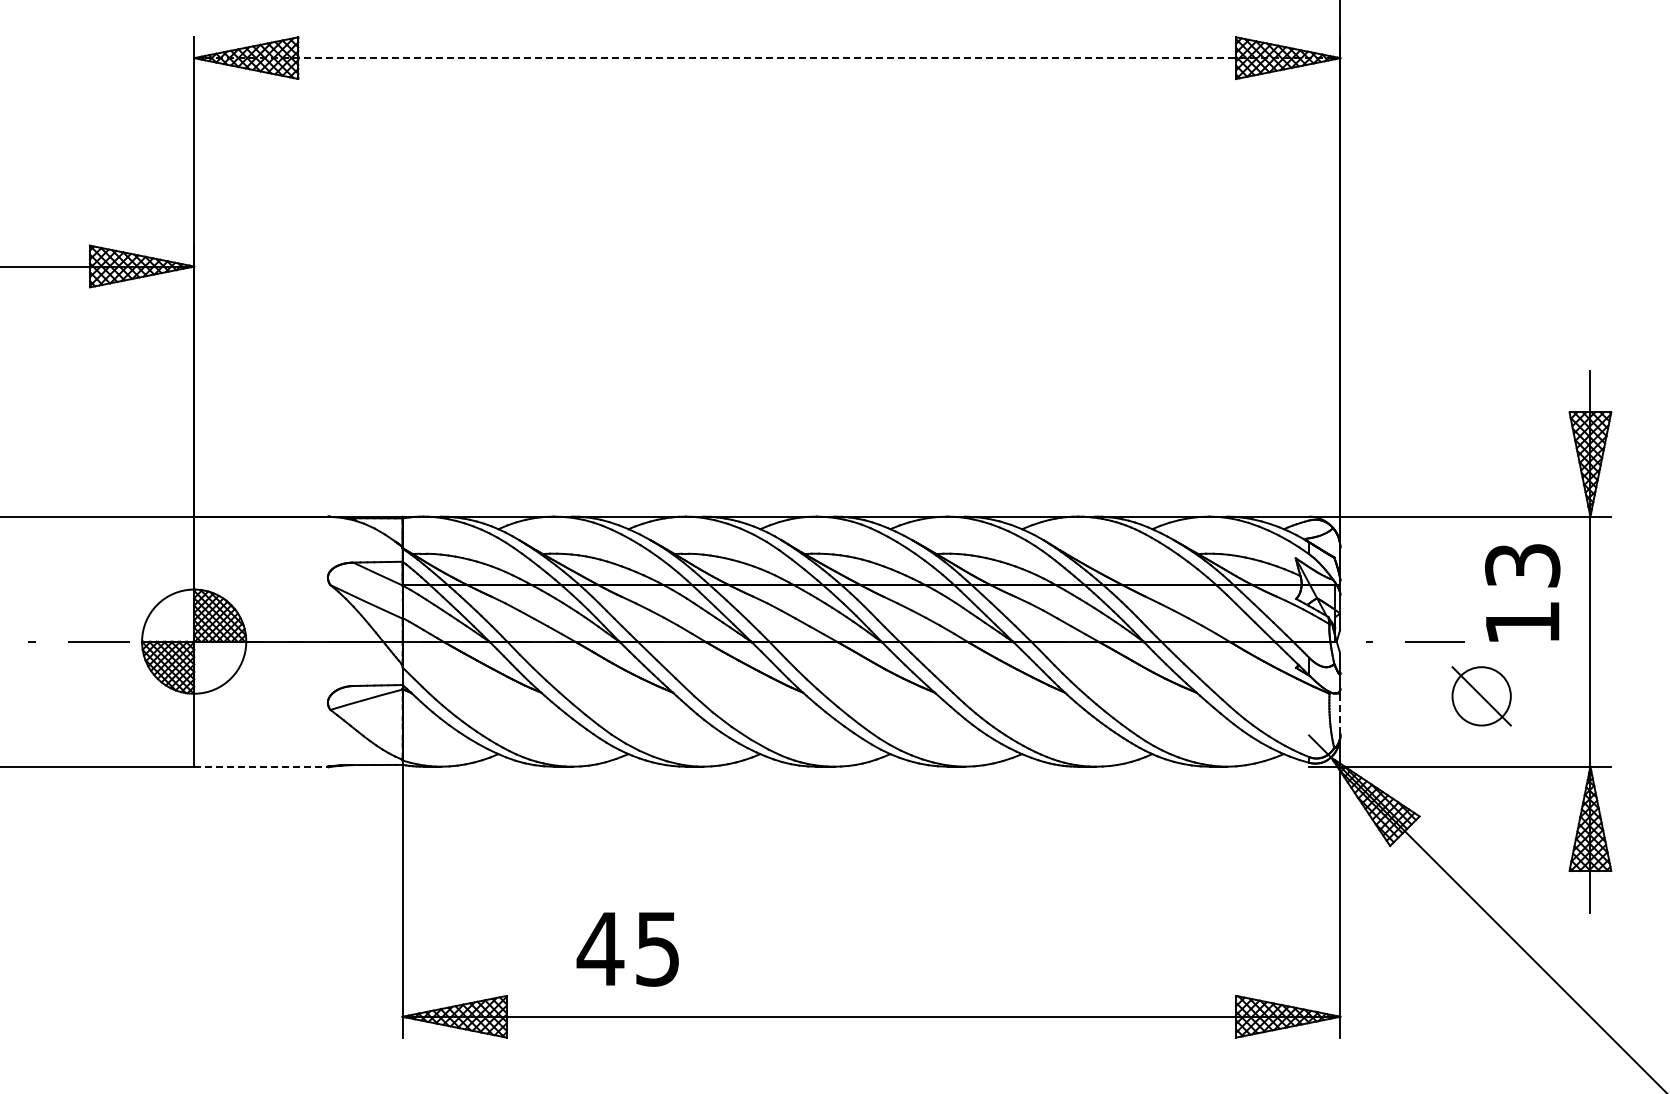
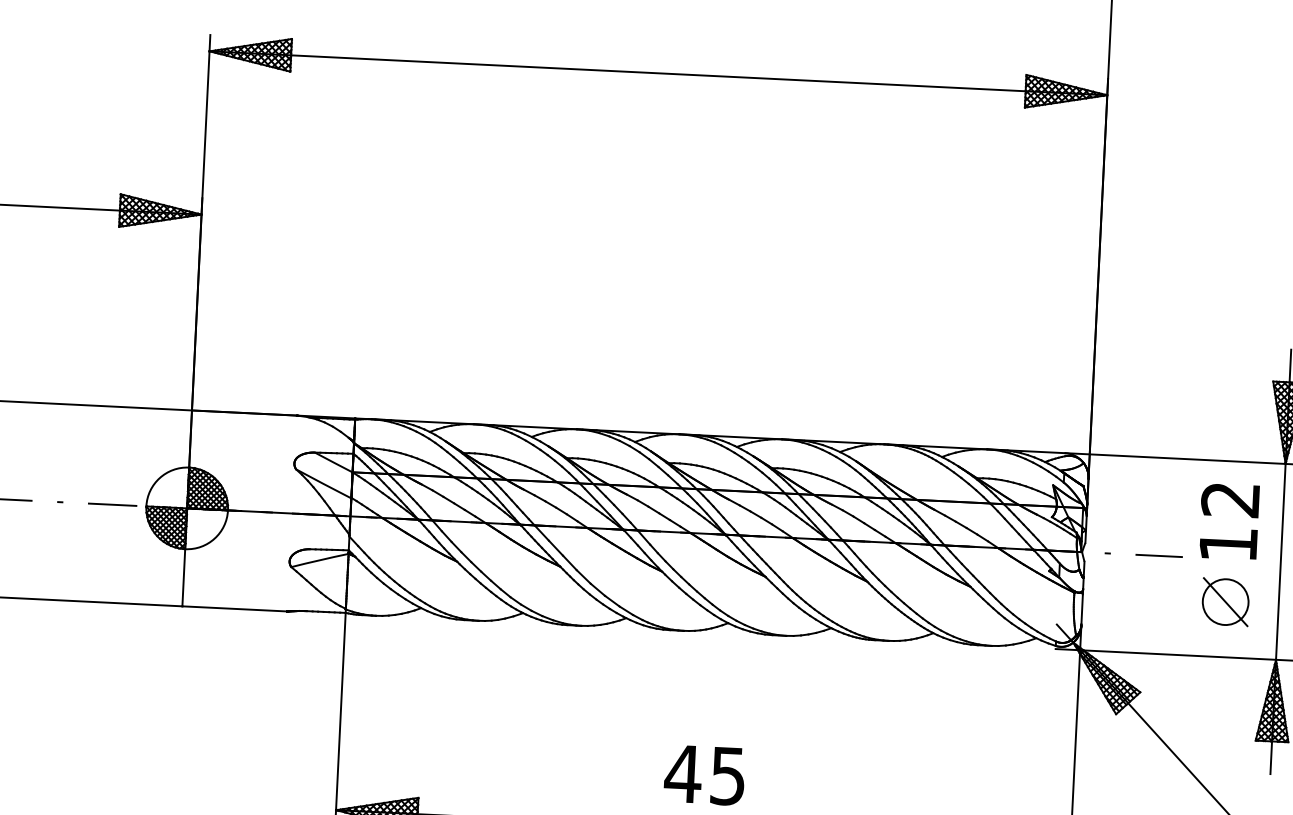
line: (767, 58) -> (658, 73), dashed -> solid
text: (1522, 565) -> (1230, 499), 13 -> 12
part: (1481, 696) -> (1225, 602), moved
line: (1340, 714) -> (1082, 609), dashed -> solid
line: (261, 766) -> (235, 608), dashed -> solid
text: (627, 949) -> (704, 775), moved

